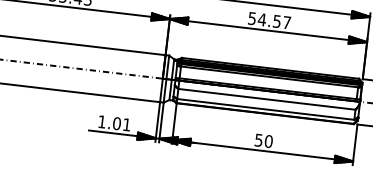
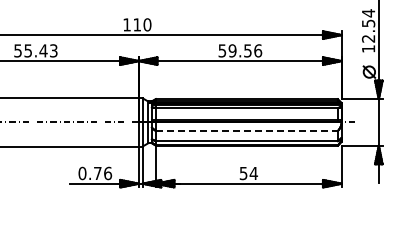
text: (274, 20) -> (245, 50), 54.57 -> 59.56
line: (267, 98) -> (247, 130), solid -> dashed
text: (114, 123) -> (95, 173), 1.01 -> 0.76
text: (268, 141) -> (253, 173), 50 -> 54

